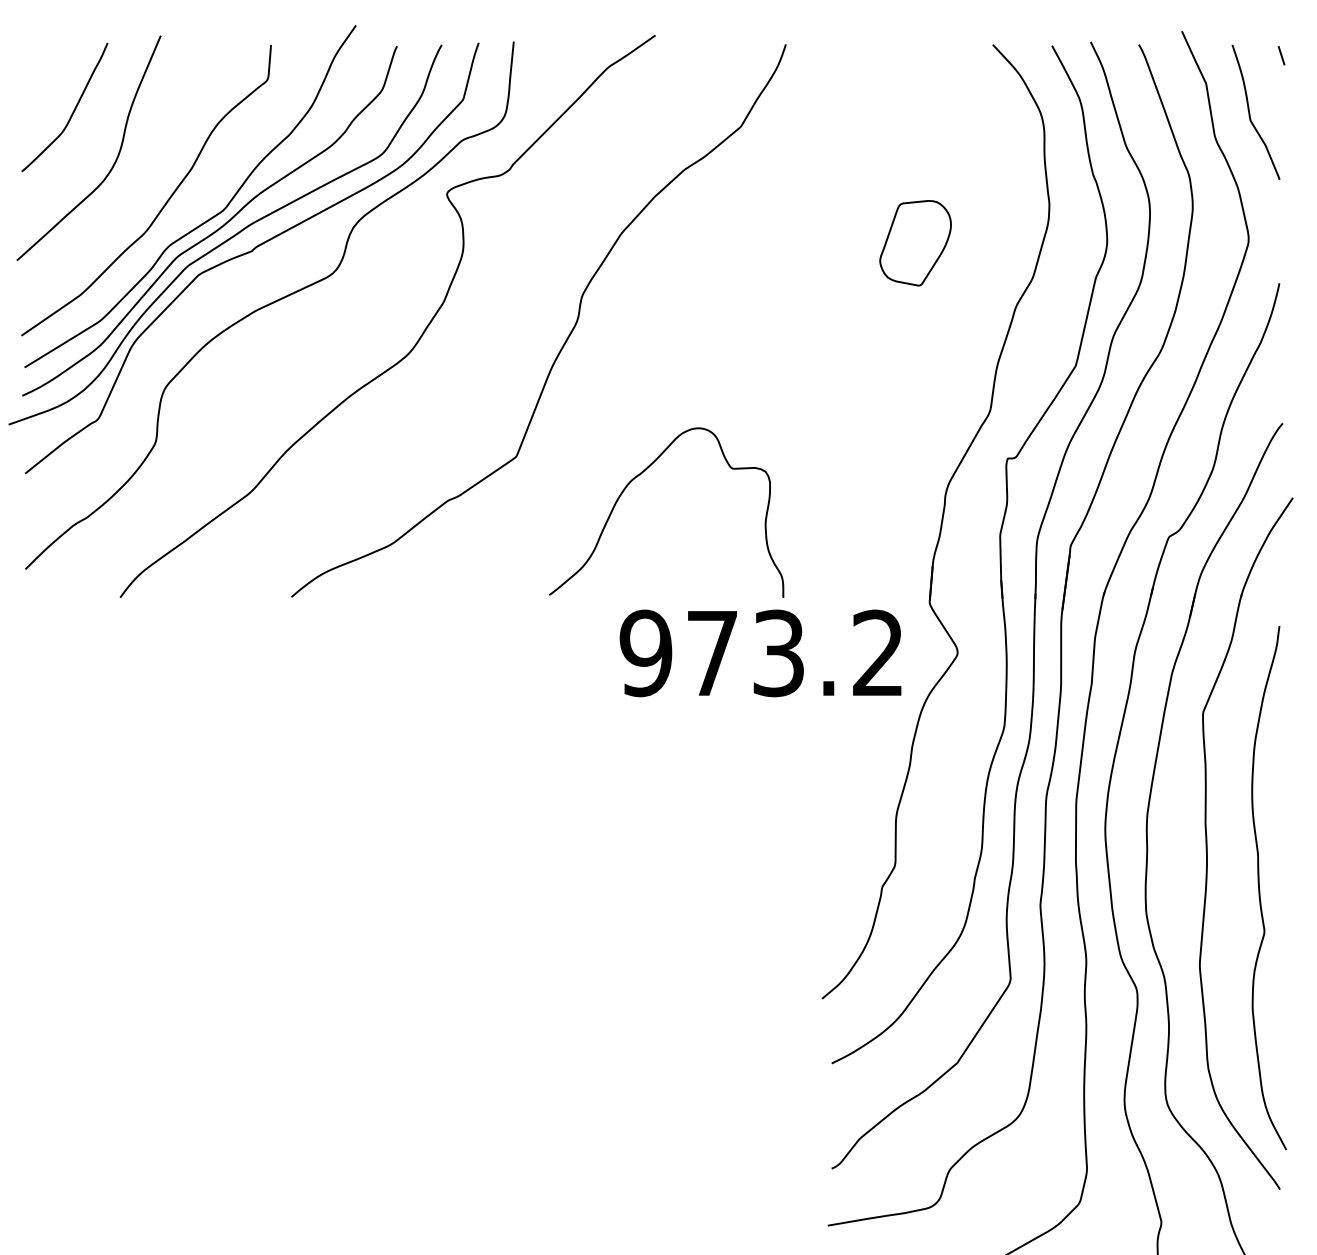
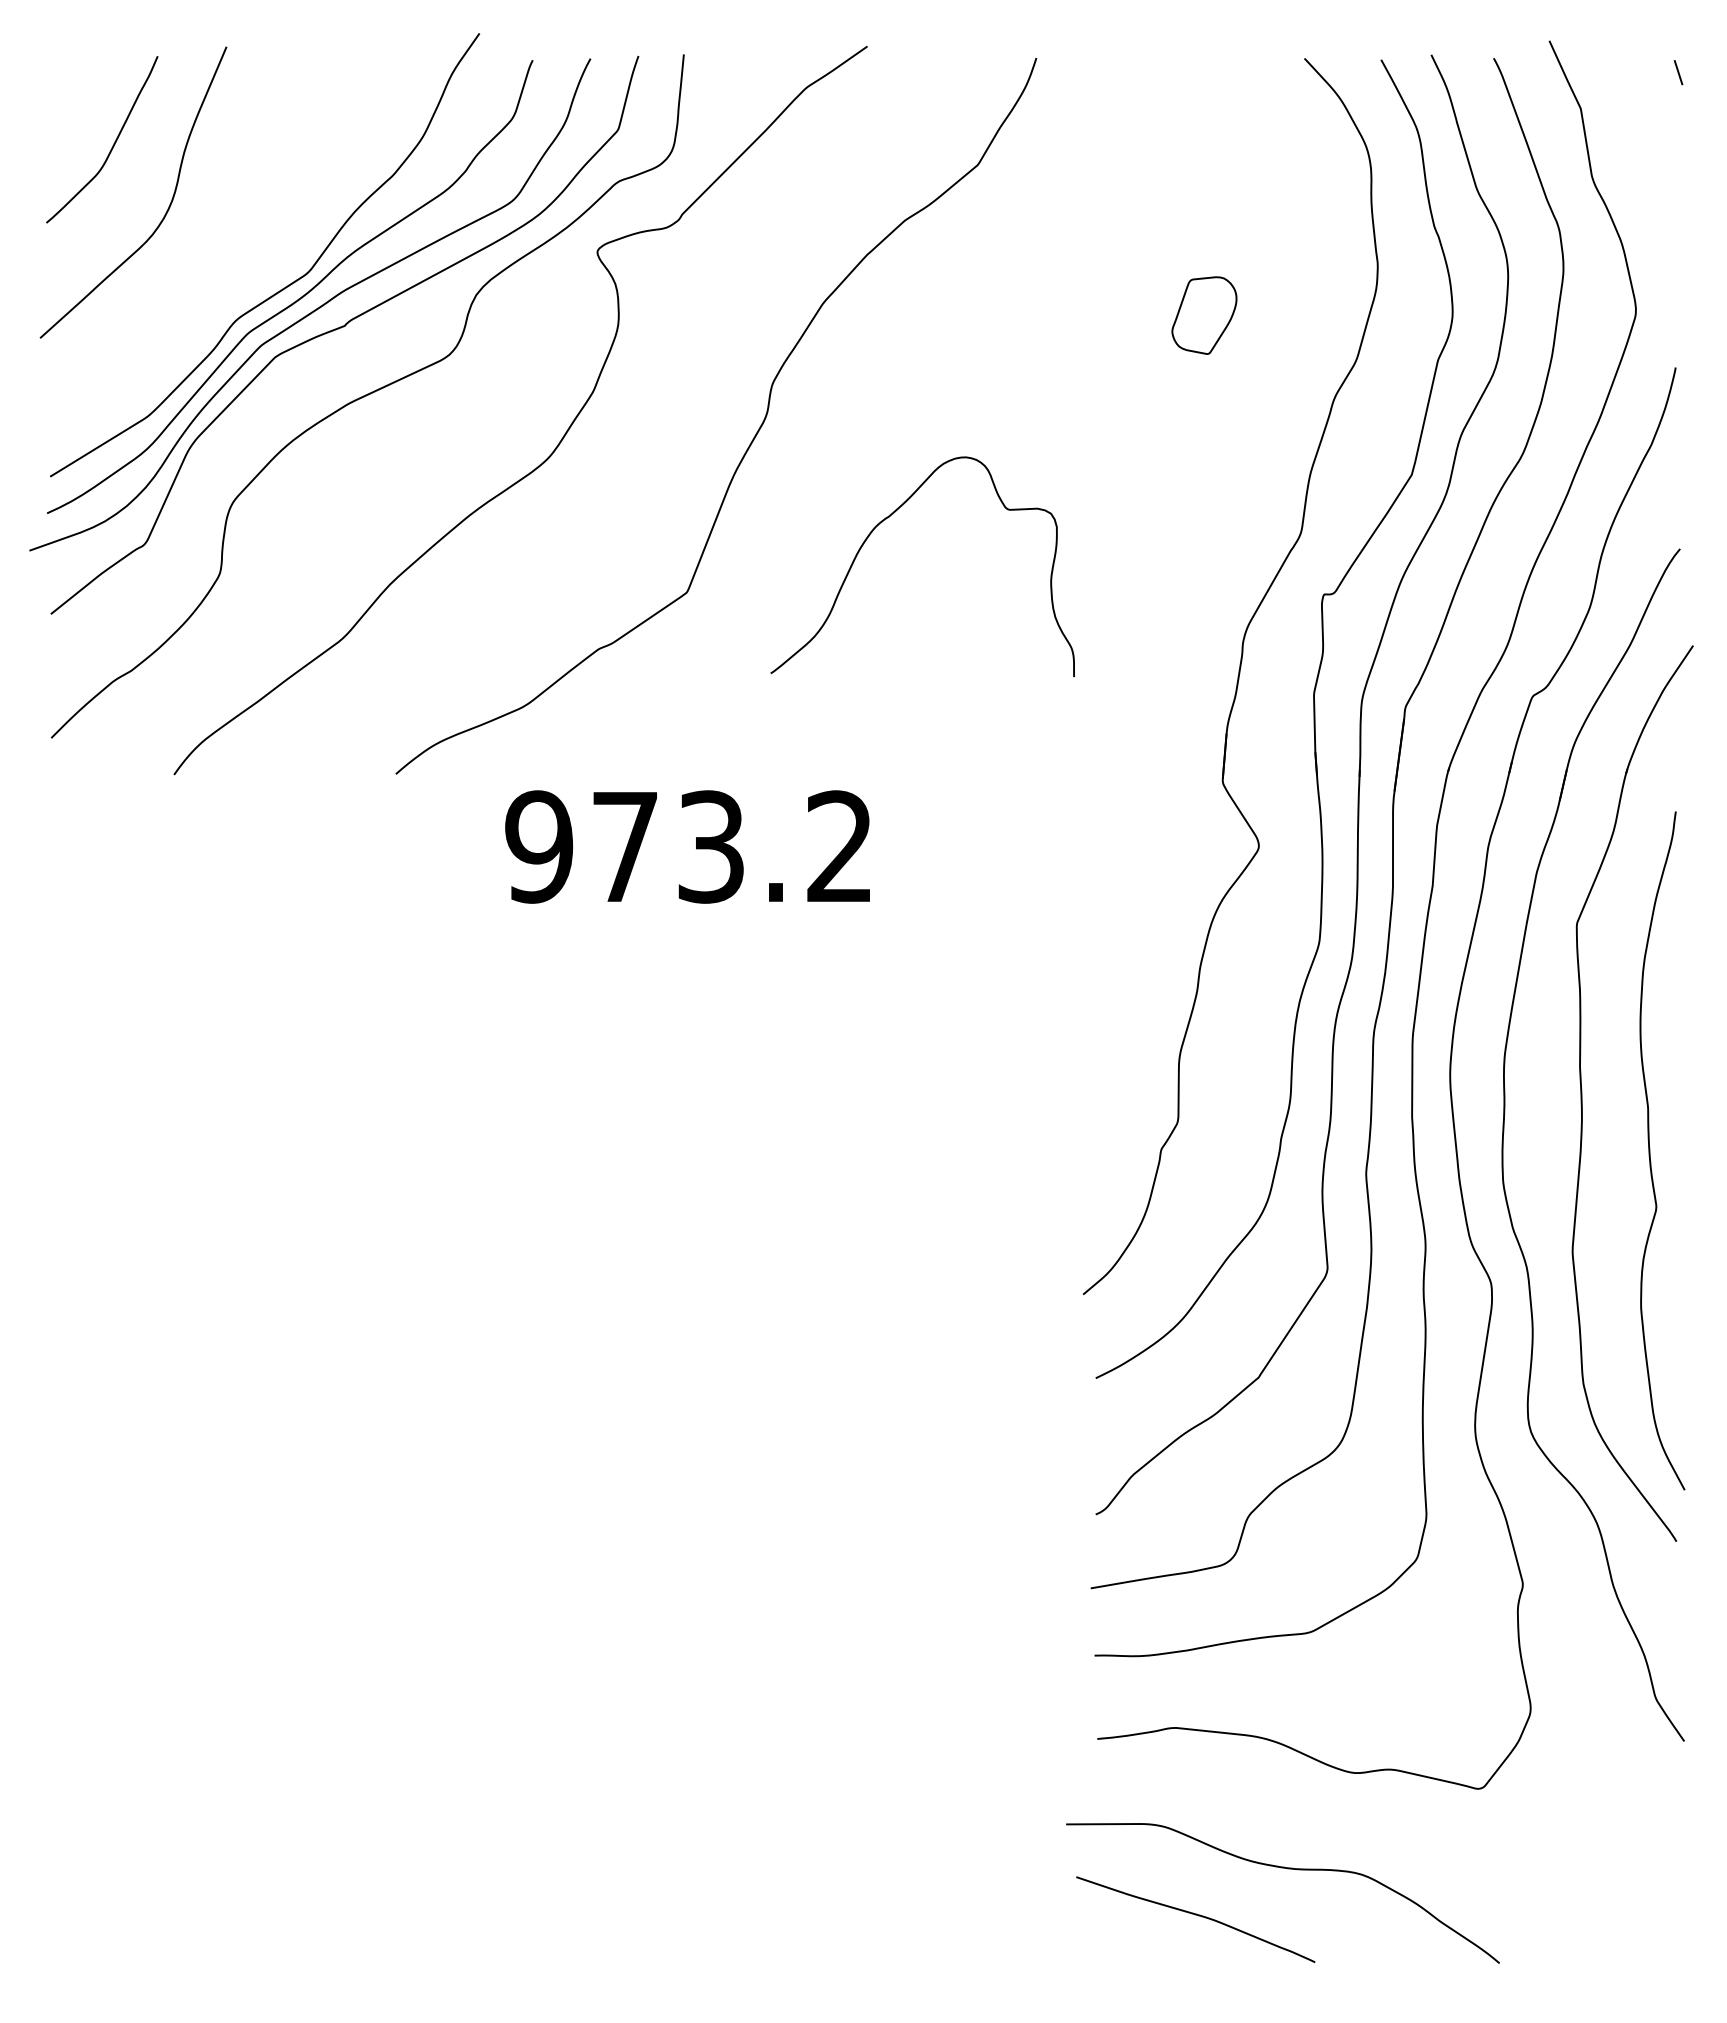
curve: (1249, 111) -> (1637, 145), removed
curve: (165, 203) -> (232, 263), removed
part: (915, 243) -> (1204, 315), size x0.7
curve: (640, 475) -> (888, 518), moved
text: (760, 653) -> (687, 846), moved

